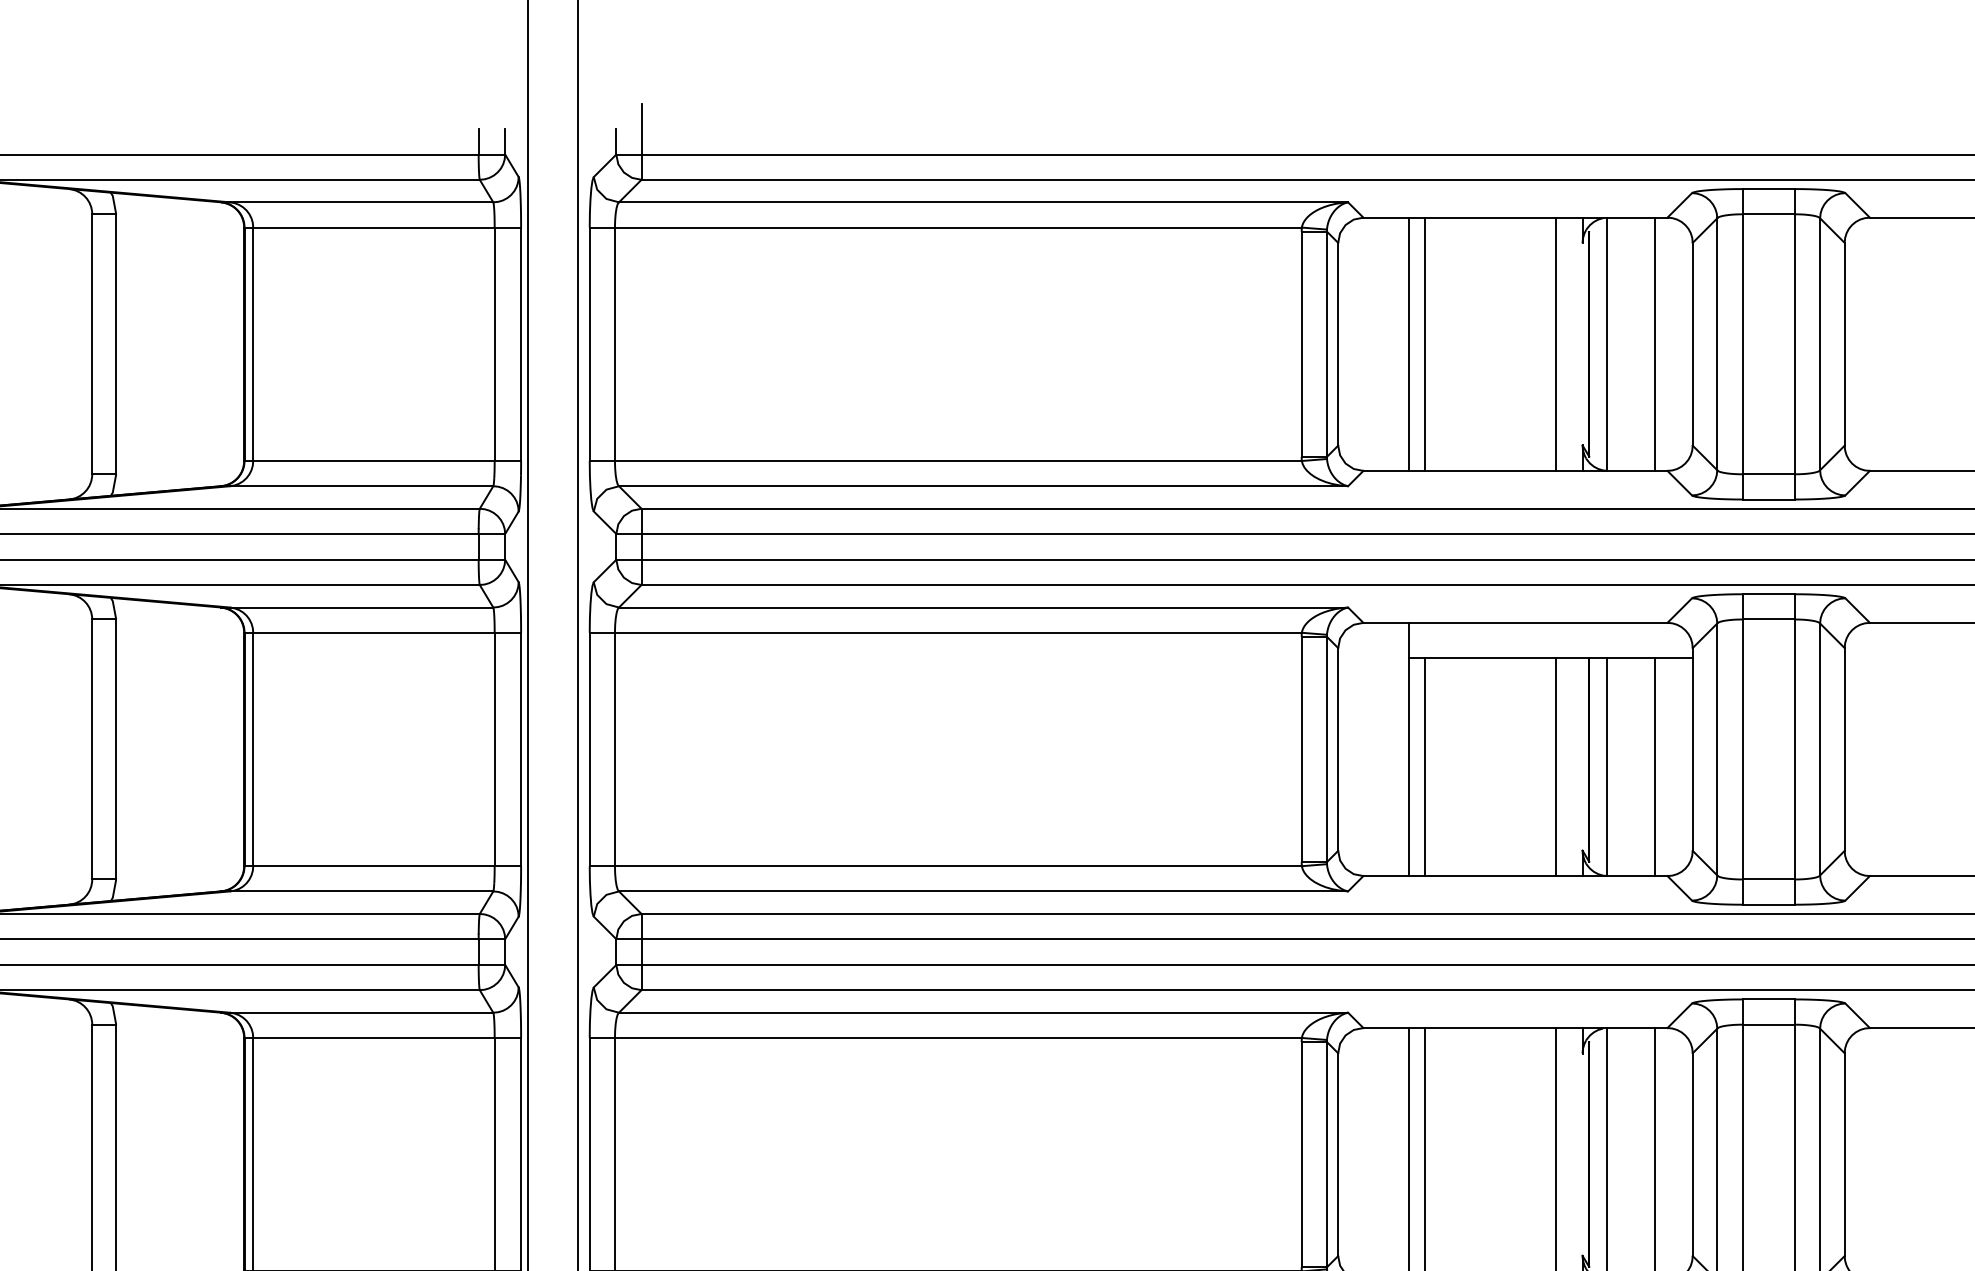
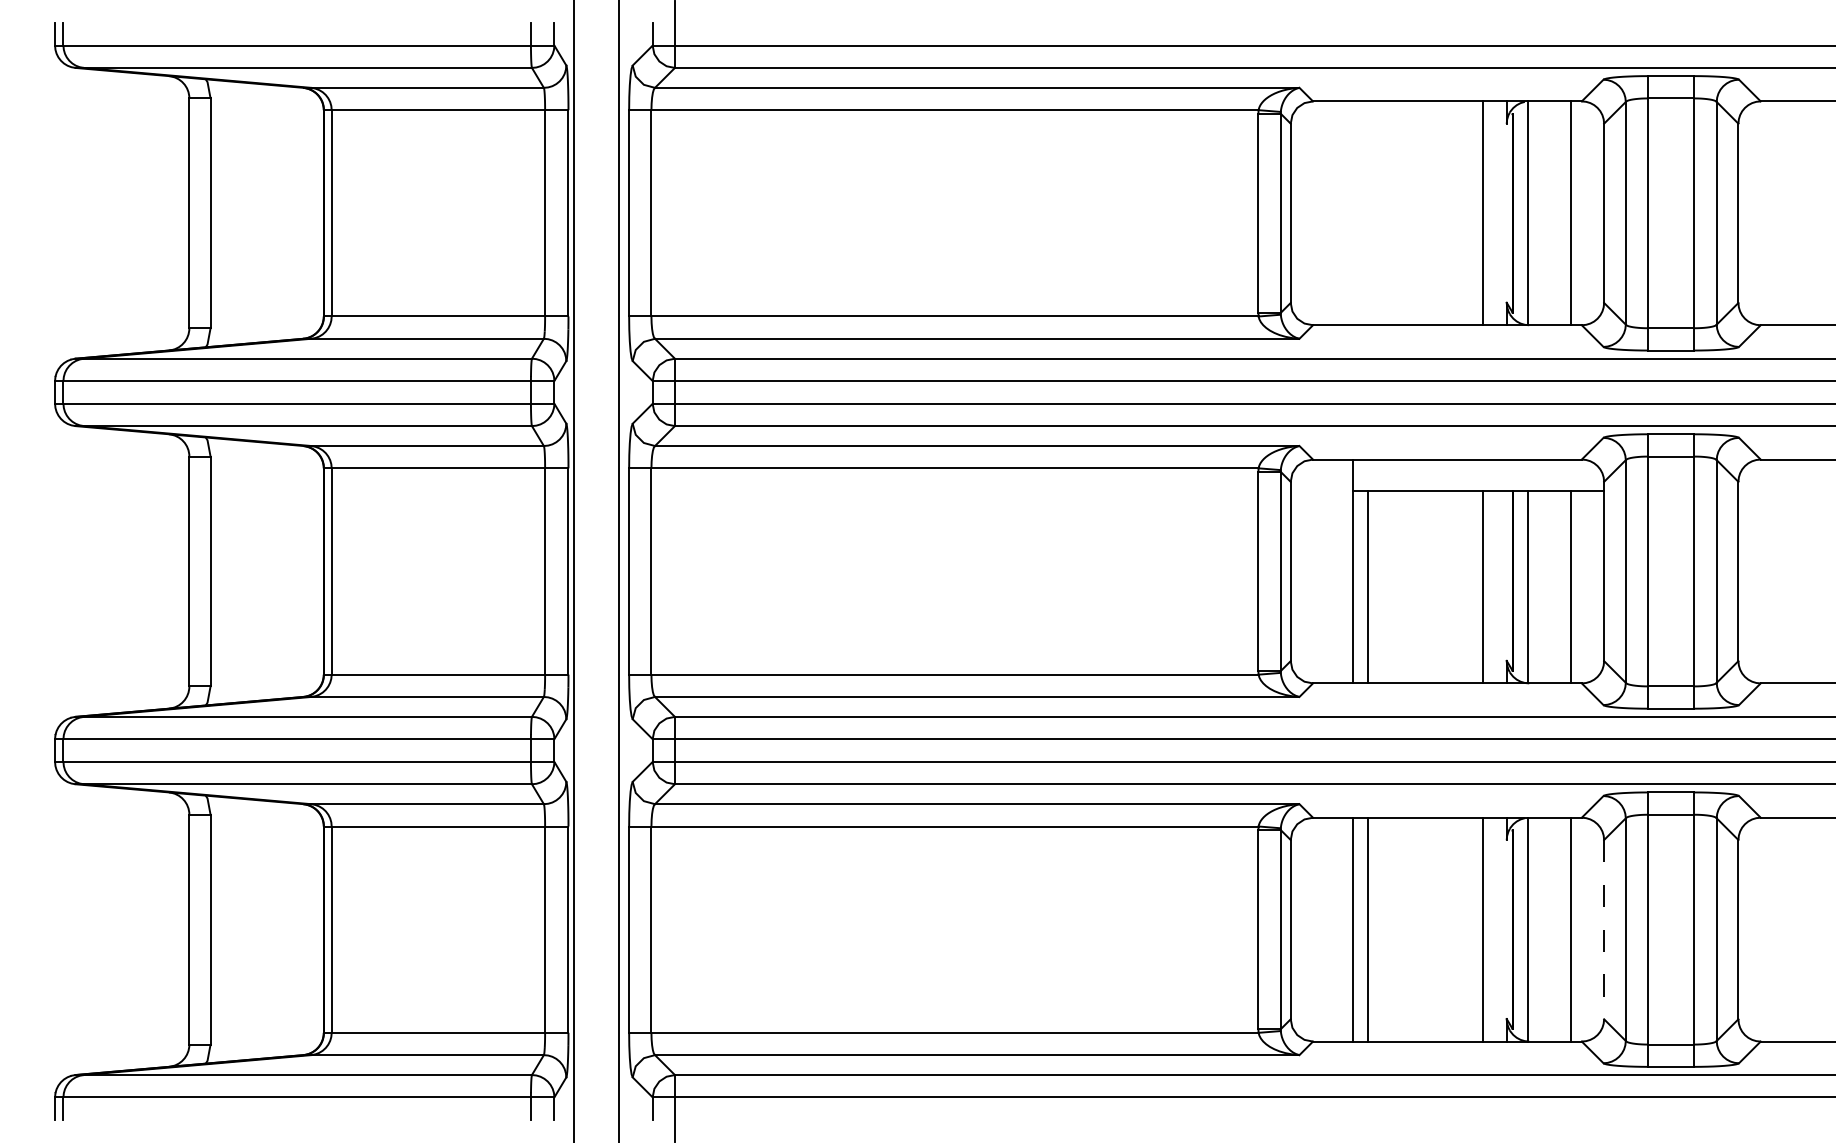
line: (1409, 344) -> (1353, 213), removed
line: (1425, 344) -> (1367, 213), removed
line: (1693, 1154) -> (1604, 929), solid -> dashed

